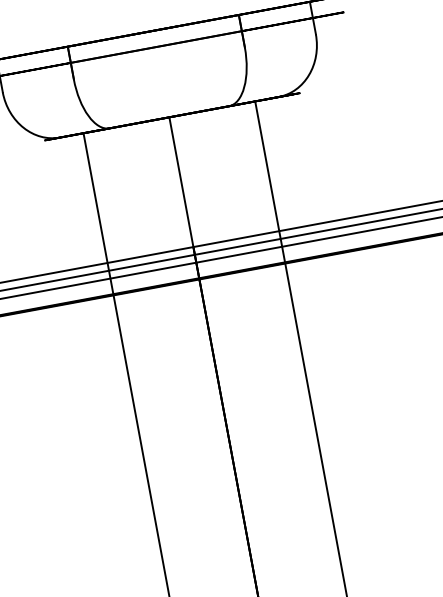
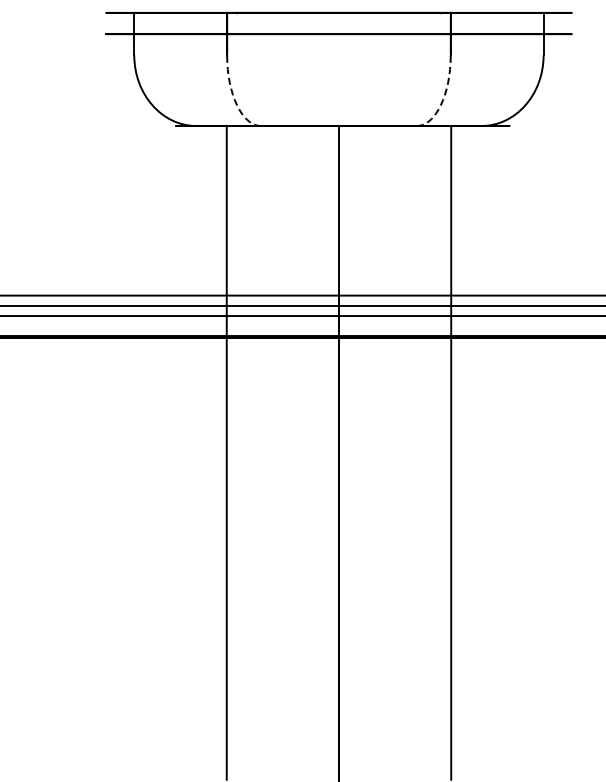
arc: (245, 83) -> (443, 100), solid -> dashed
arc: (85, 112) -> (234, 100), solid -> dashed

